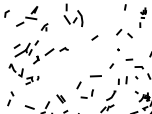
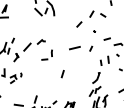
part: (44, 27) -> (17, 24), removed
line: (94, 37) -> (78, 24), moved
line: (95, 76) -> (74, 48), moved
part: (86, 93) -> (46, 55), moved
part: (60, 98) -> (47, 90), removed

